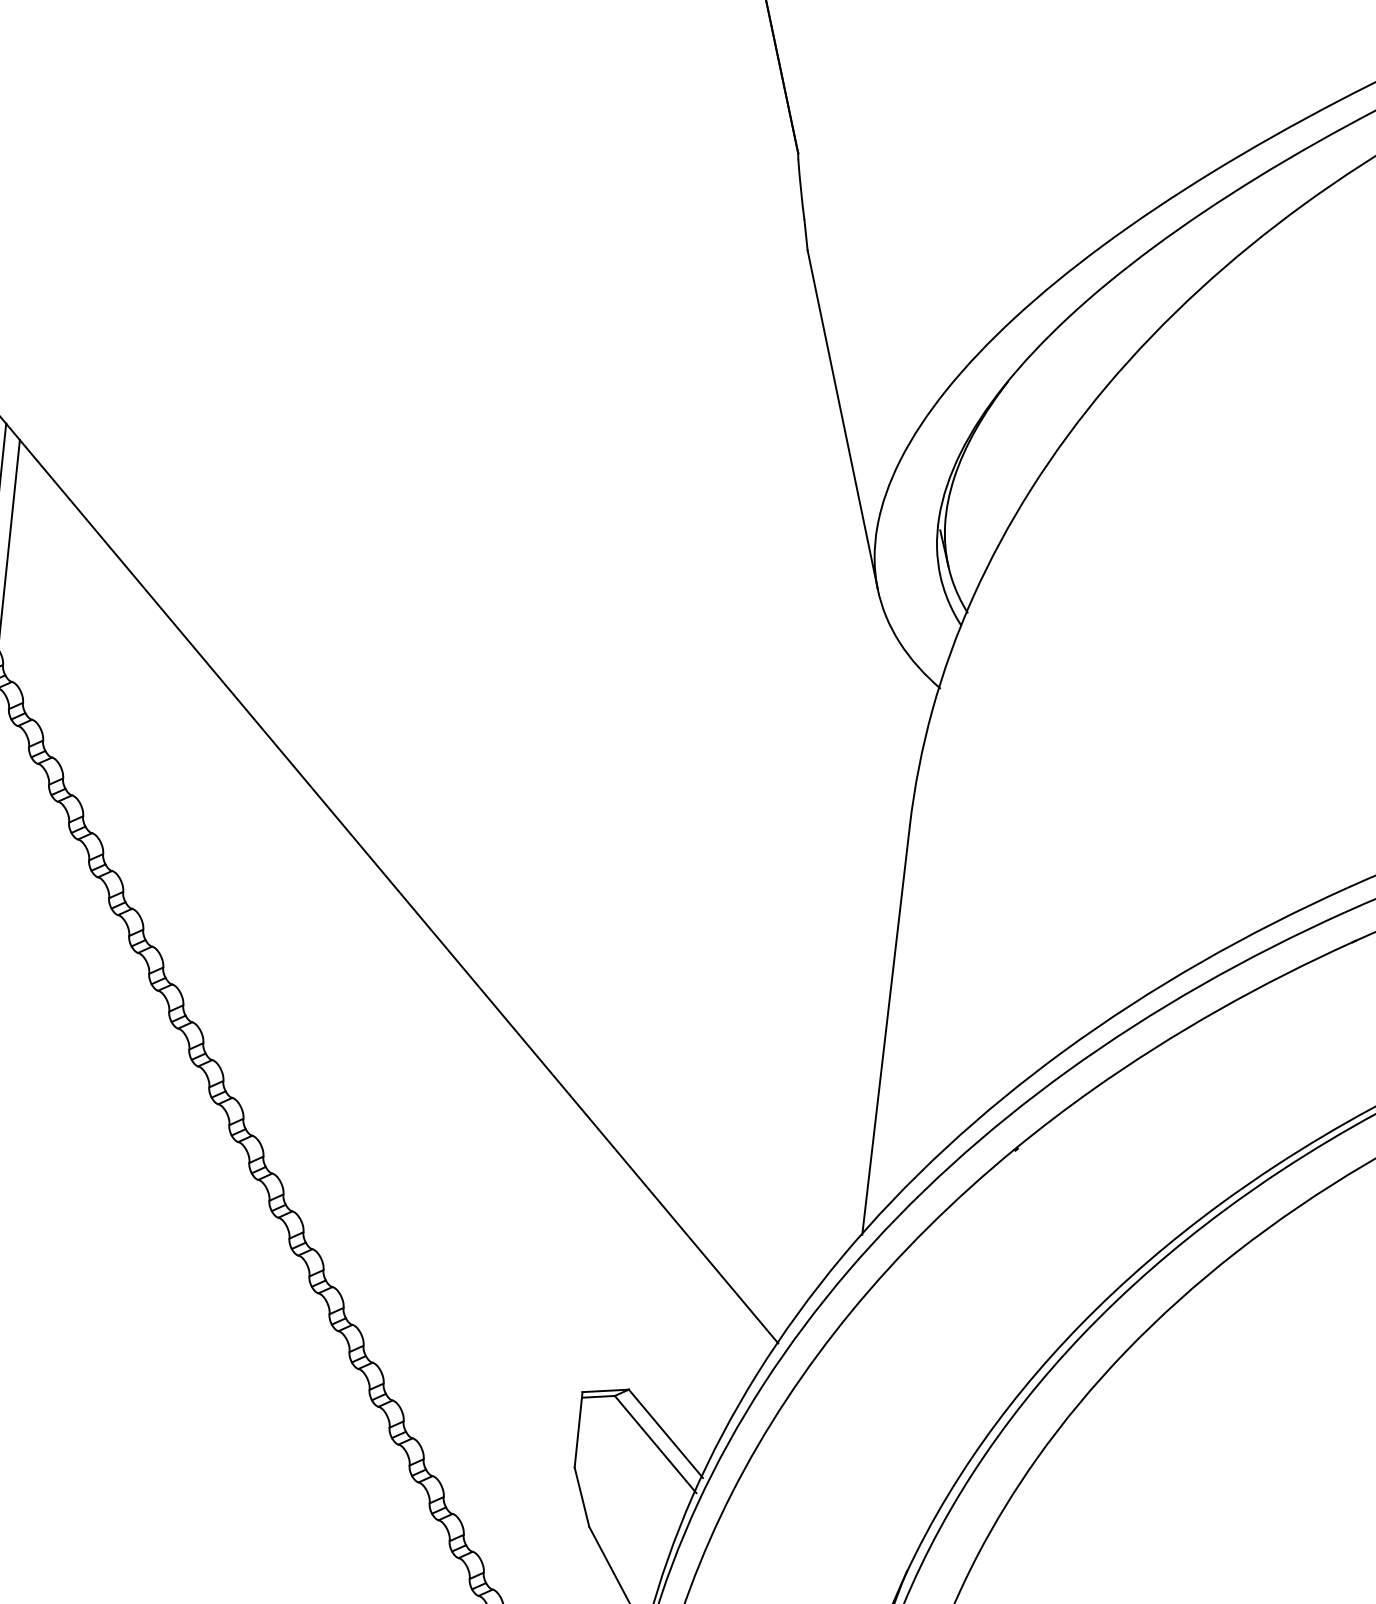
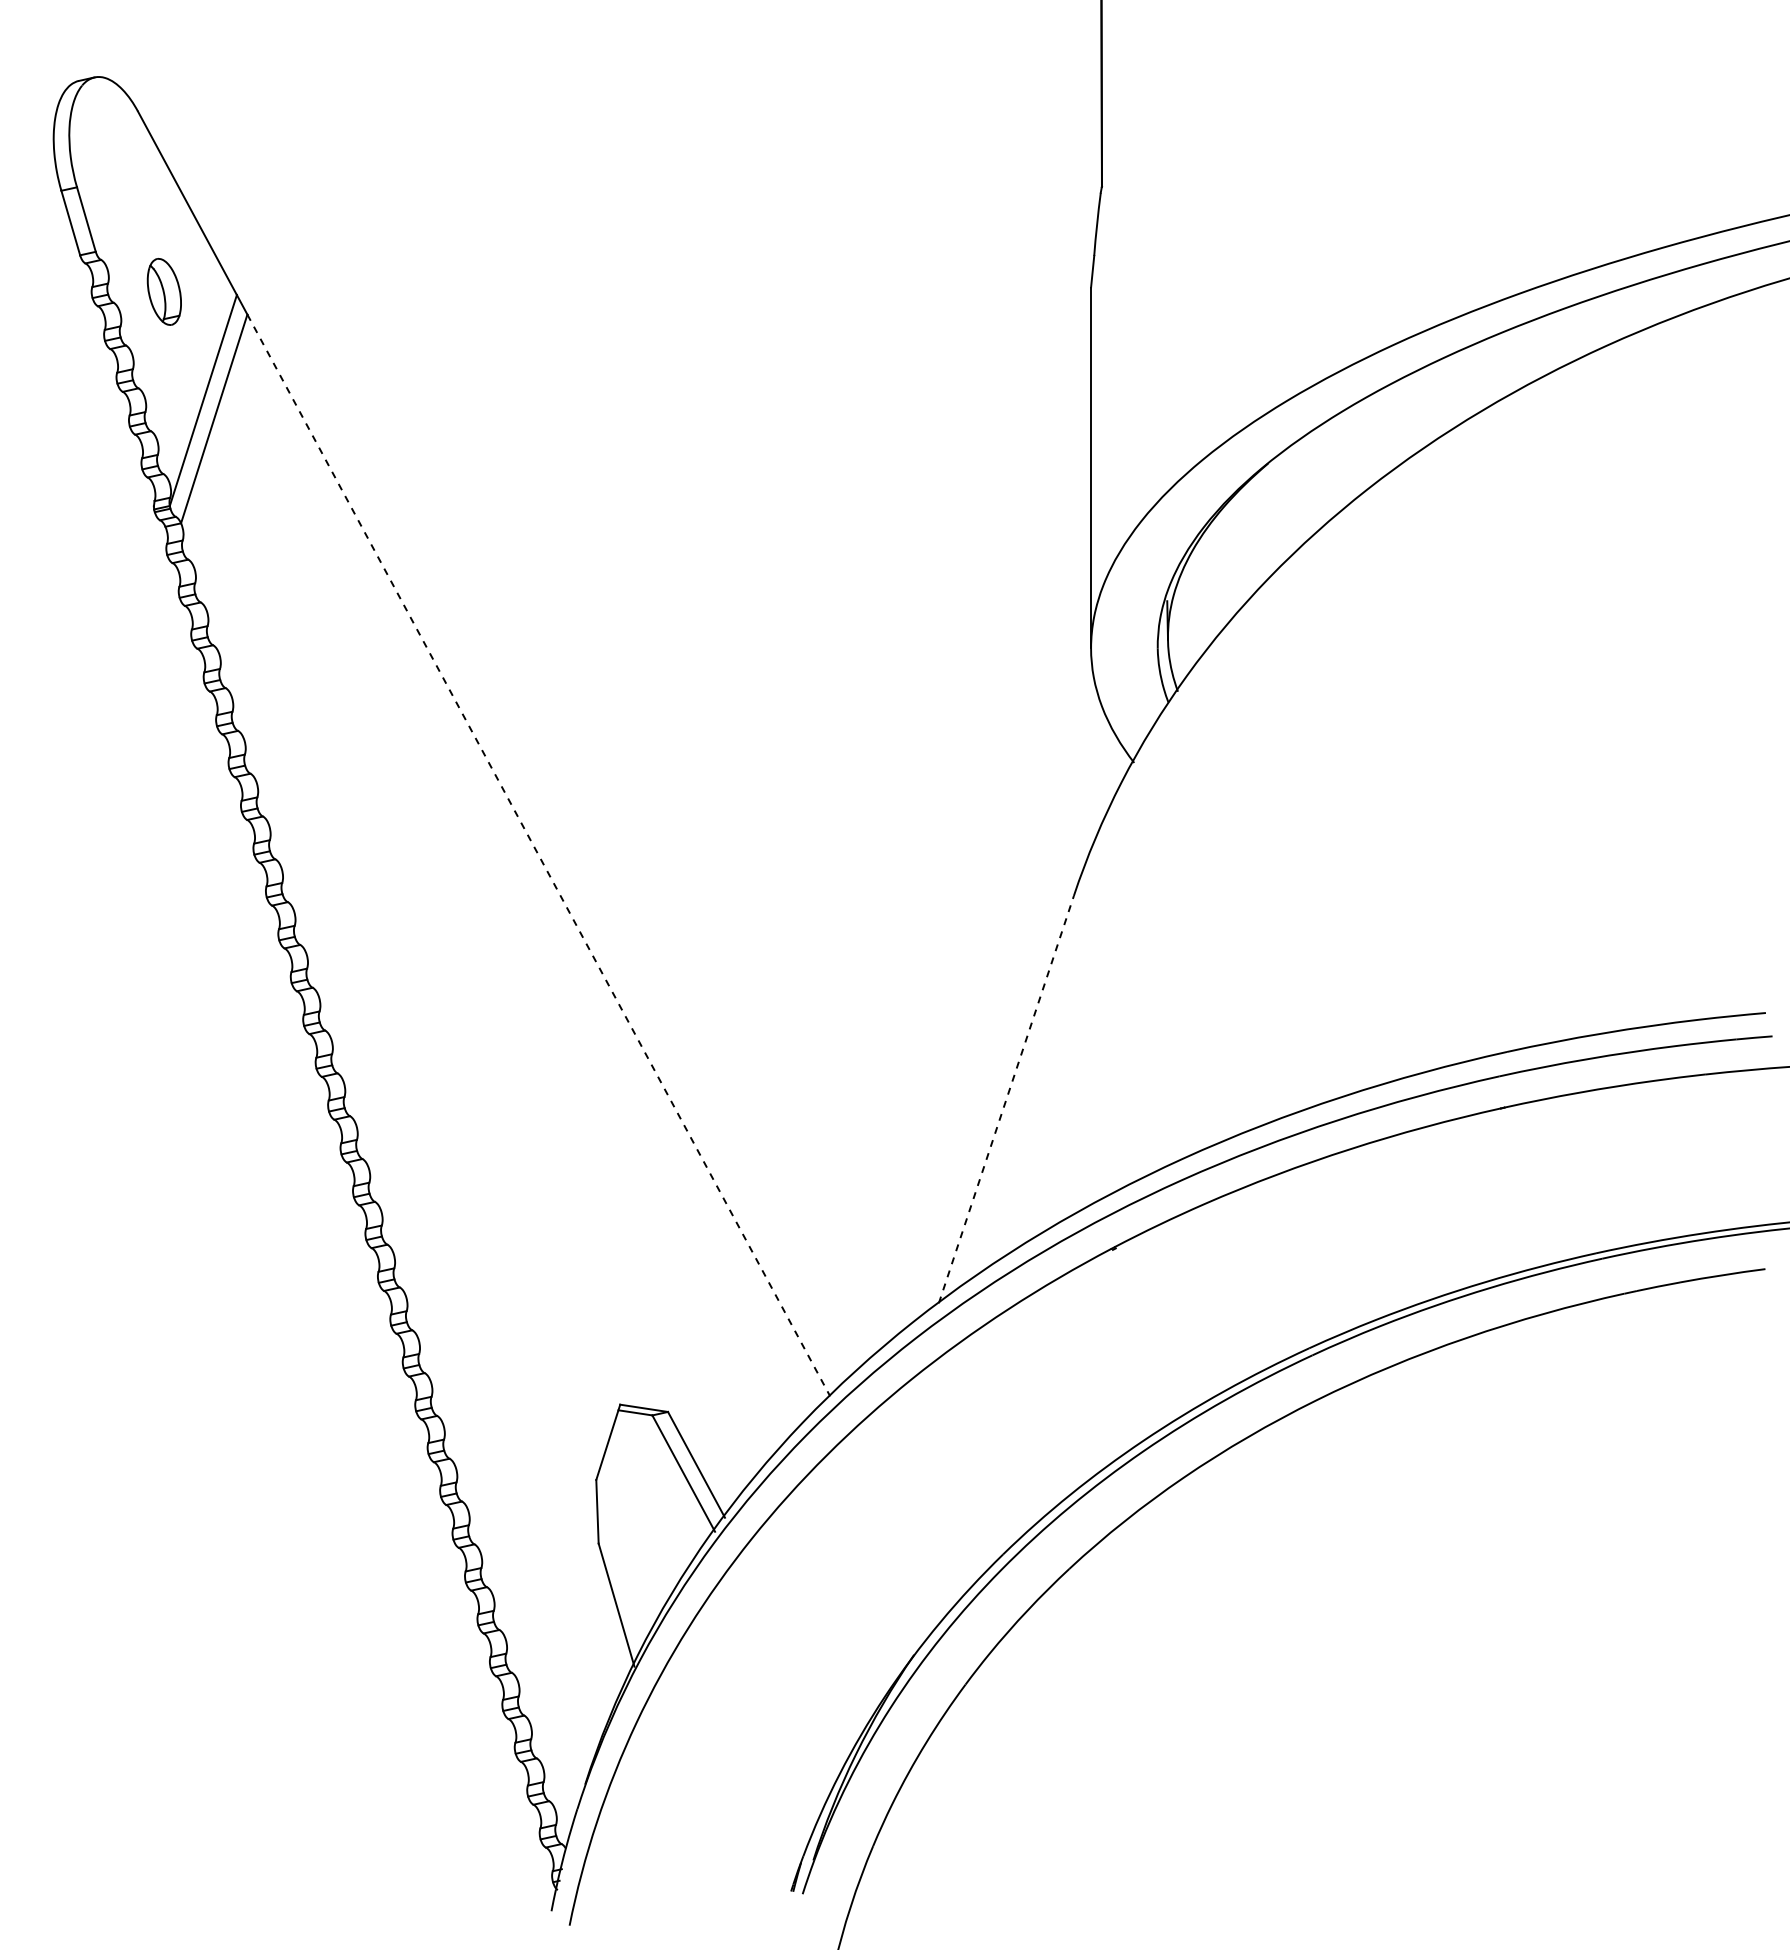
line: (399, 891) -> (539, 855), solid -> dashed
line: (886, 1030) -> (1006, 1099), solid -> dashed

